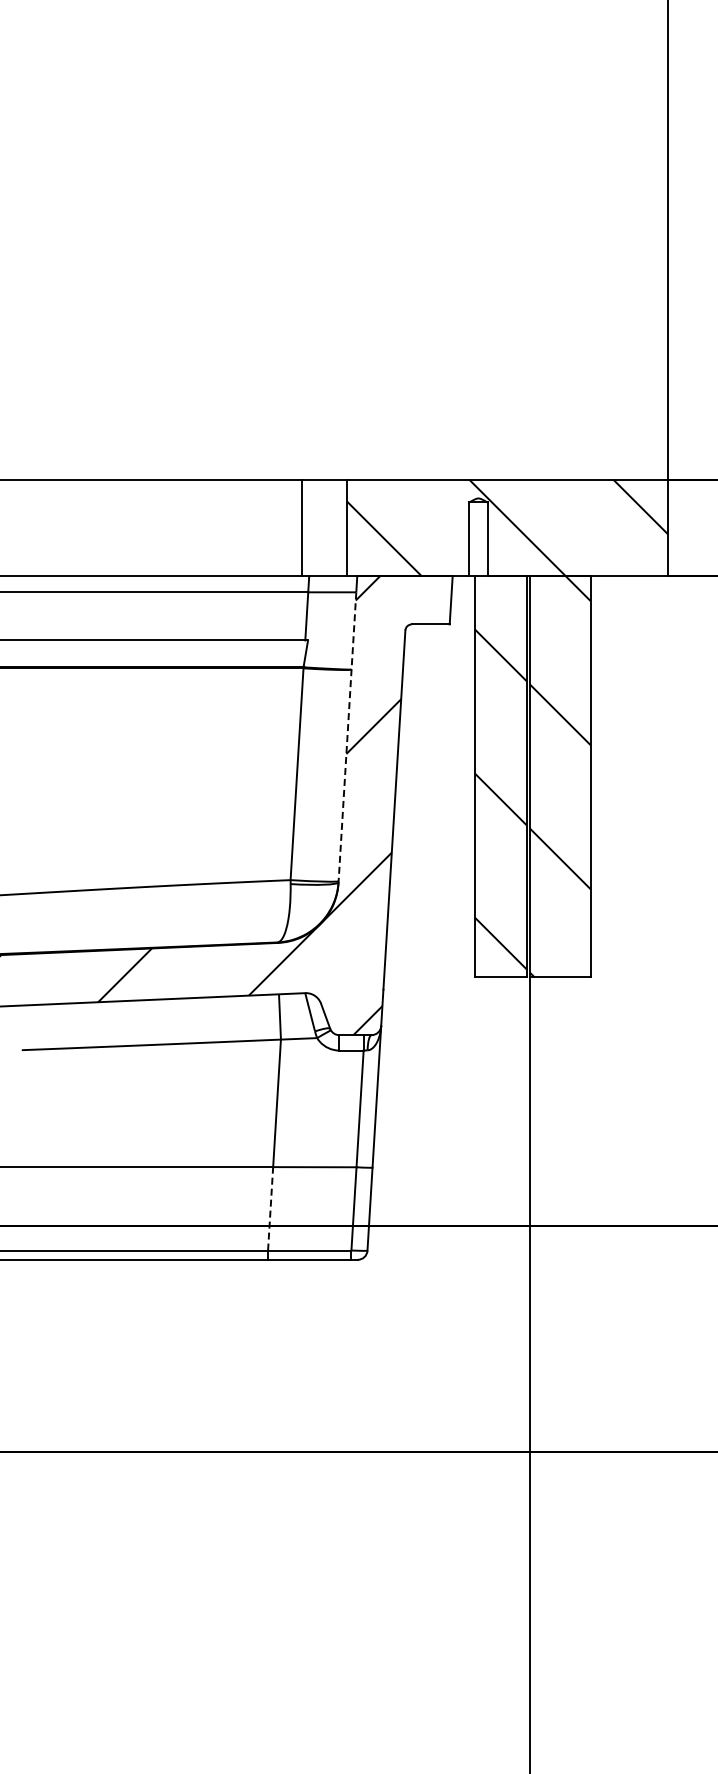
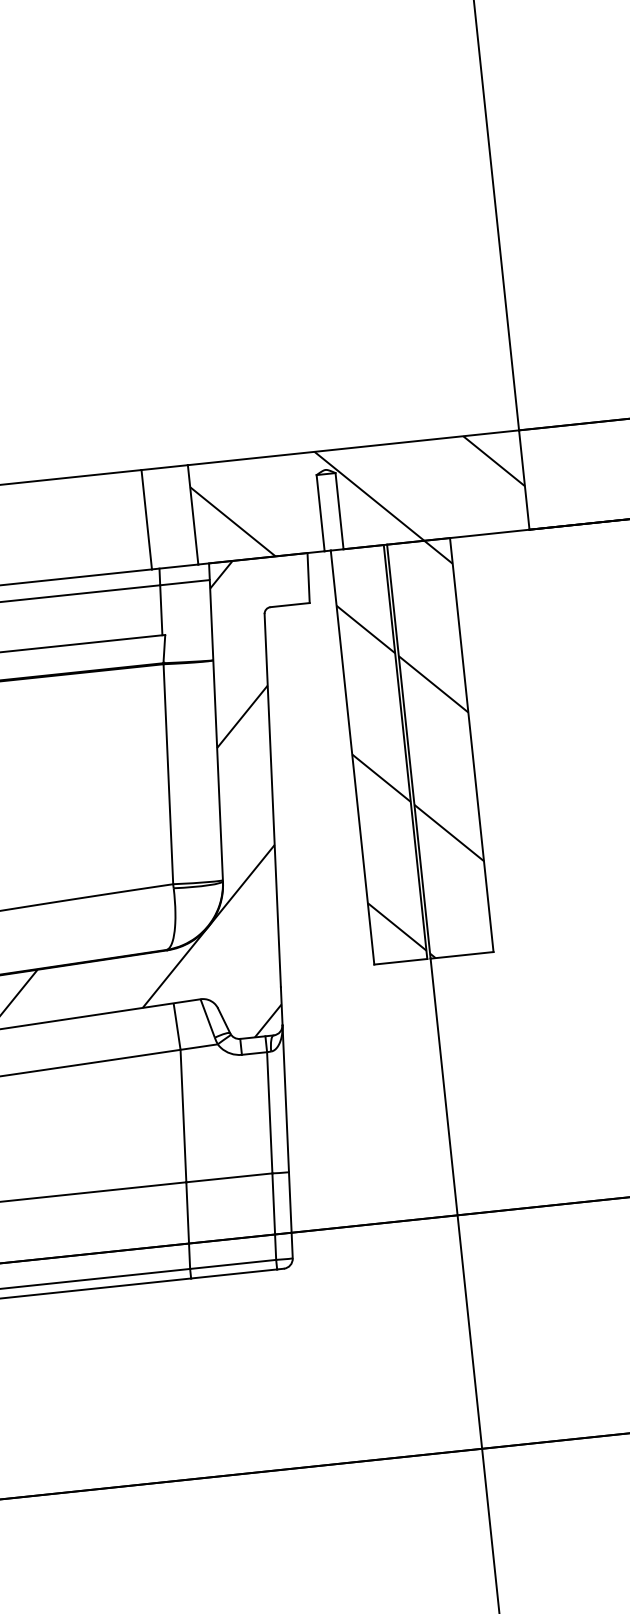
line: (347, 737) -> (216, 730), dashed -> solid
line: (270, 1208) -> (188, 1225), dashed -> solid

